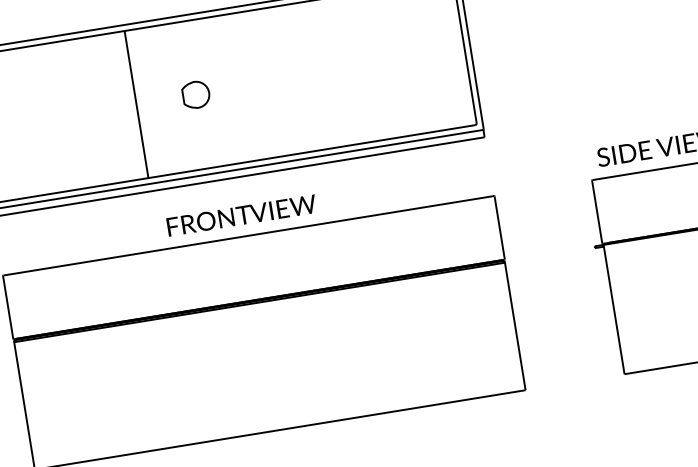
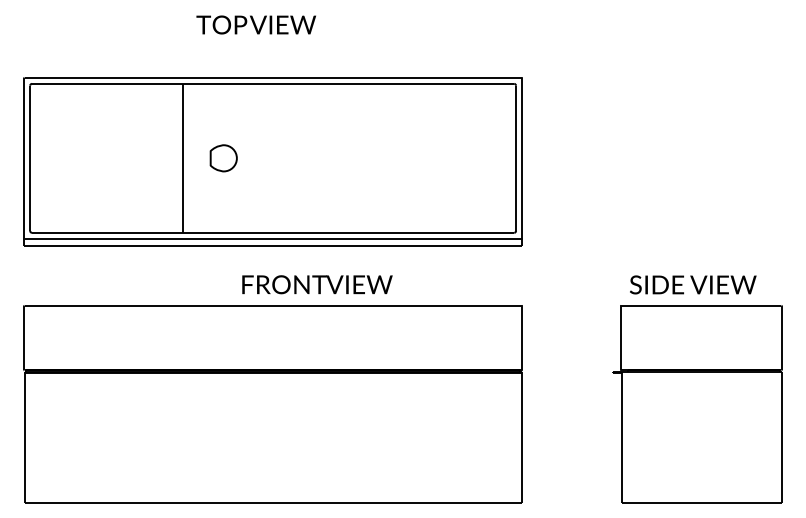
part: (195, 95) -> (223, 158), moved
text: (241, 215) -> (317, 284), moved

